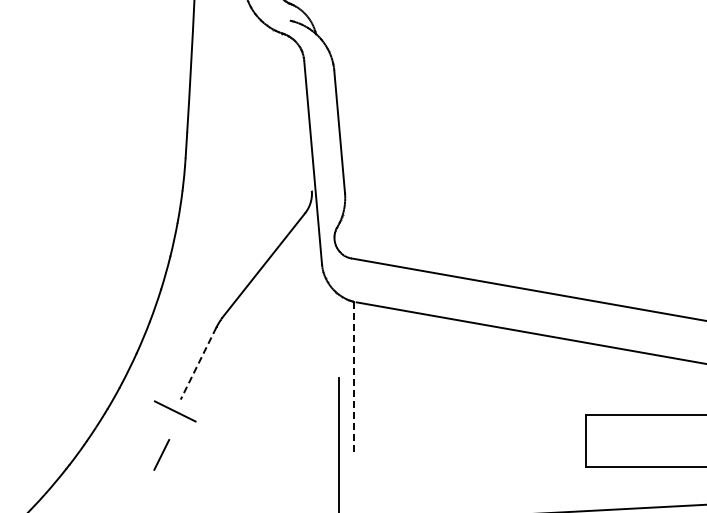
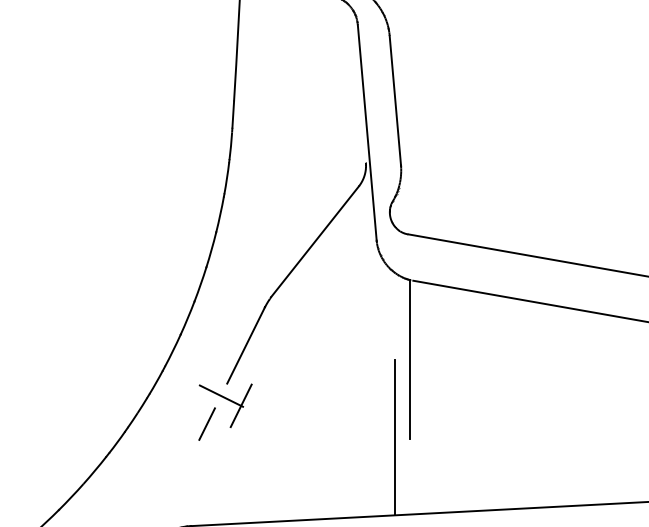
line: (198, 364) -> (246, 346), dashed -> solid
line: (353, 376) -> (409, 359), dashed -> solid
line: (193, 420) -> (240, 405), added
line: (161, 454) -> (206, 423), moved

